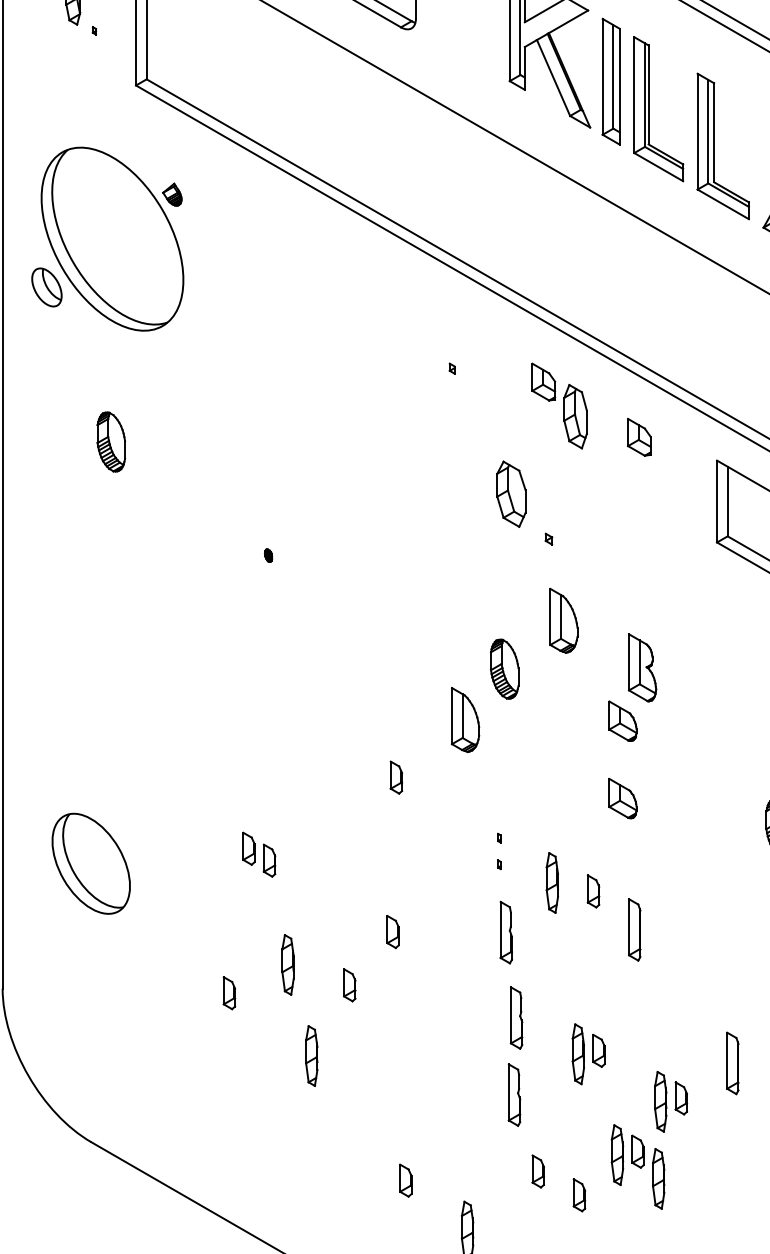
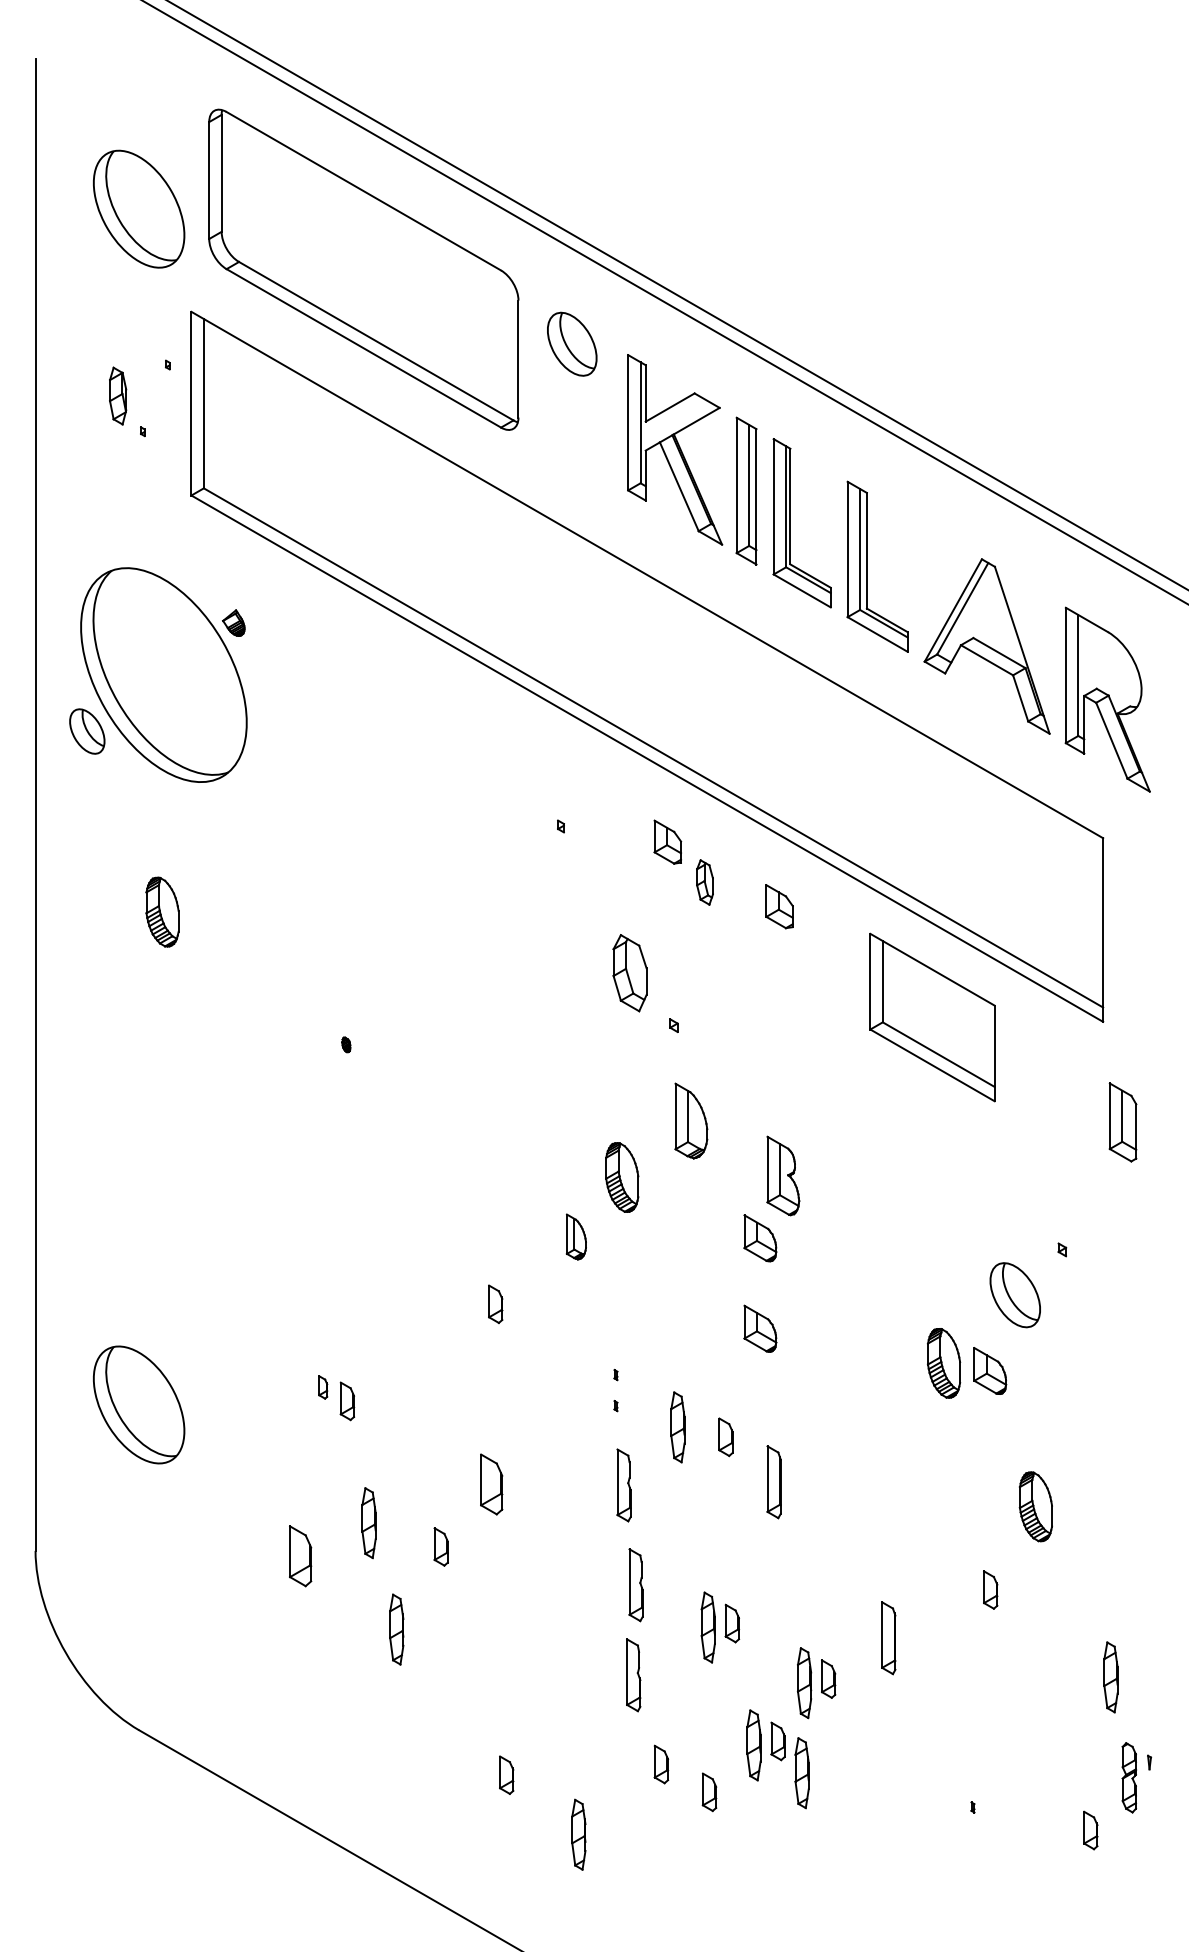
part: (575, 416) -> (704, 882), size x0.6
part: (465, 719) -> (576, 1236), size x0.6
part: (248, 848) -> (322, 1387), size x0.6
part: (392, 931) -> (491, 1484), size x1.6
part: (229, 992) -> (300, 1555), size x1.6

